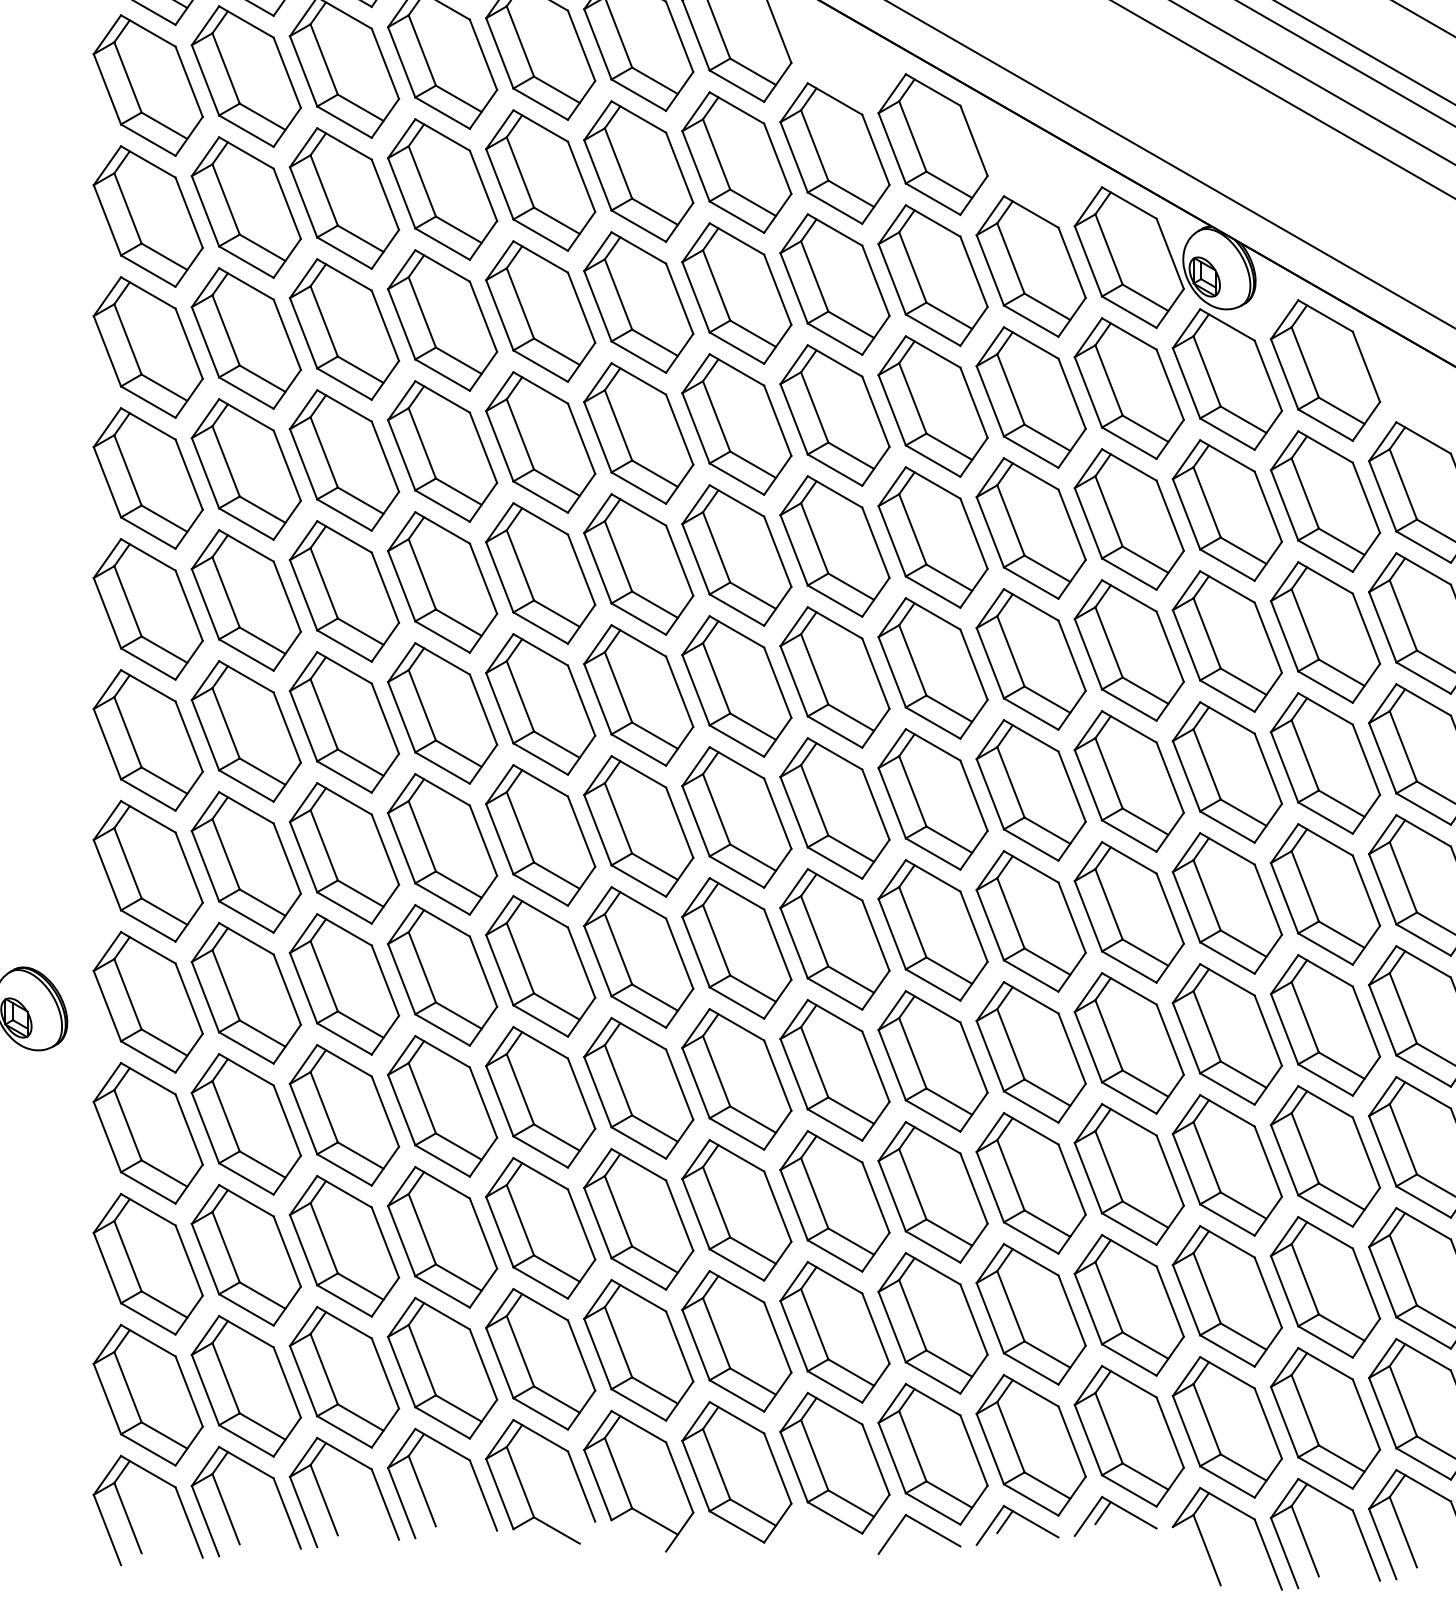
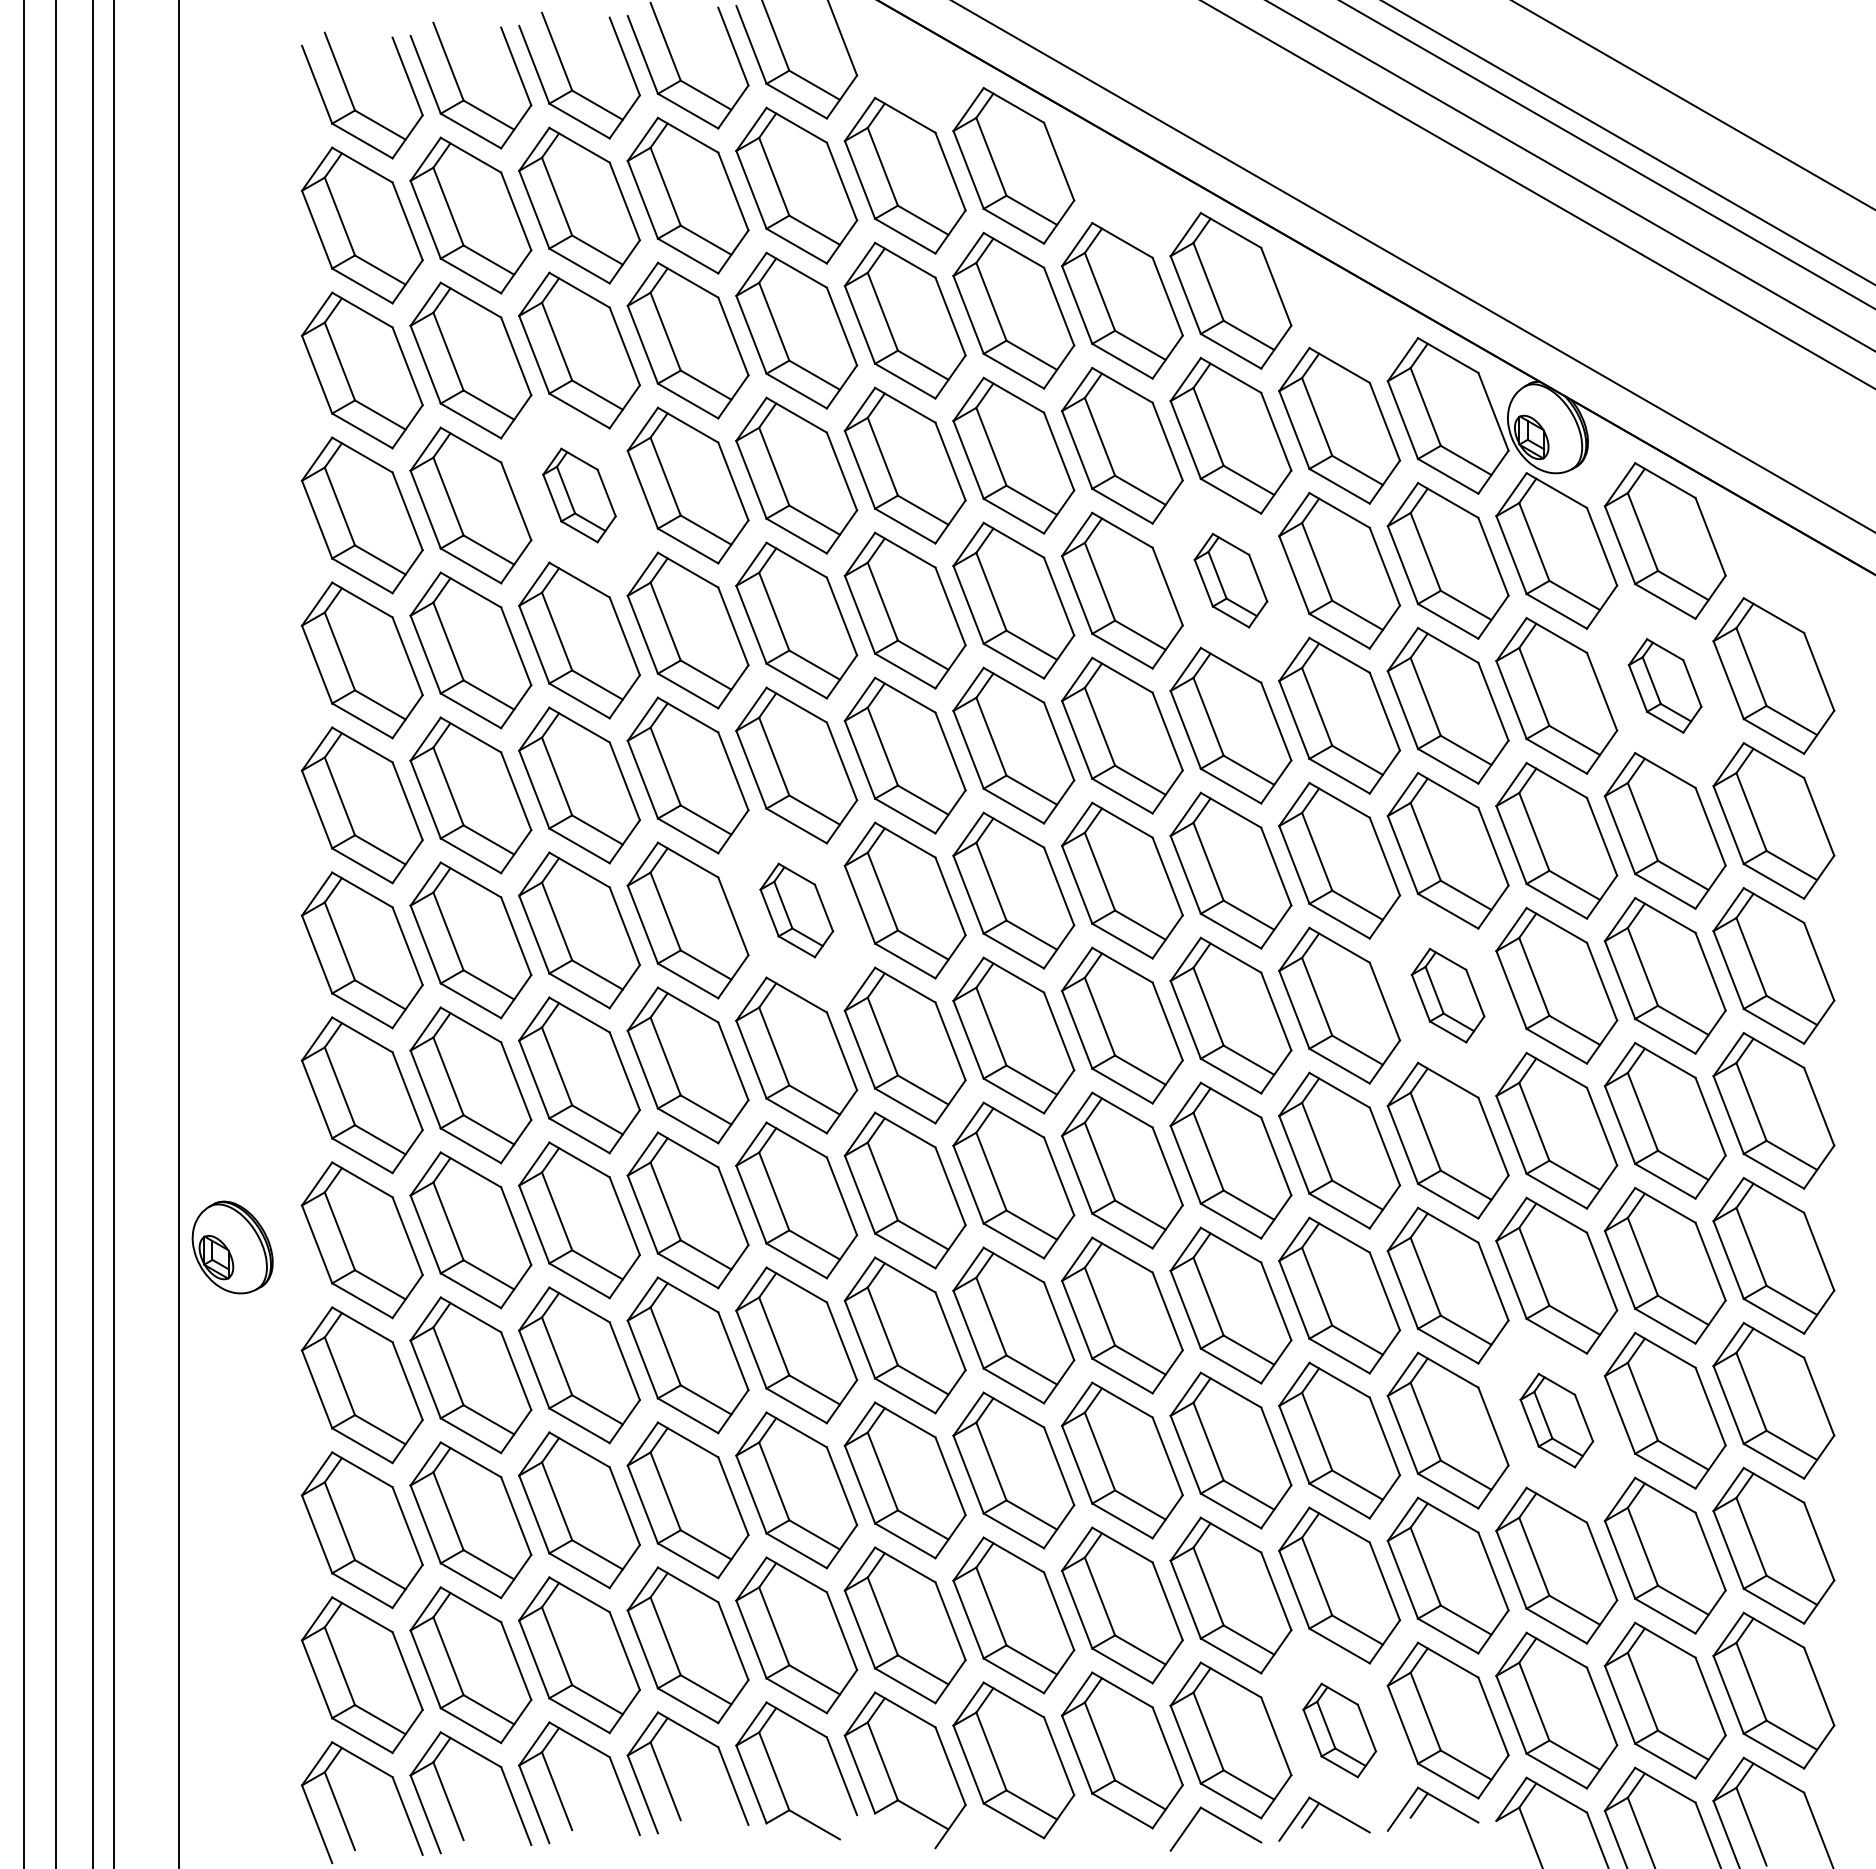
part: (344, 329) -> (579, 495), size x0.6
part: (932, 406) -> (1230, 580), size x0.6
part: (1324, 501) -> (1664, 685), size x0.6
part: (540, 704) -> (796, 910), size x0.6
part: (1128, 781) -> (1447, 995), size x0.6
part: (1227, 1165) -> (1556, 1420), size x0.6
part: (1031, 1445) -> (1339, 1730), size x0.6

